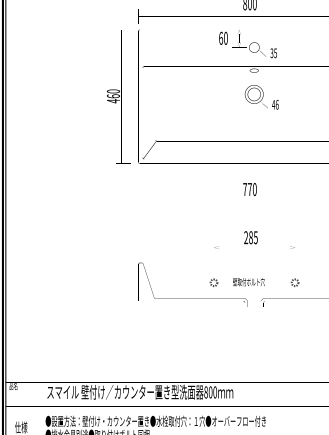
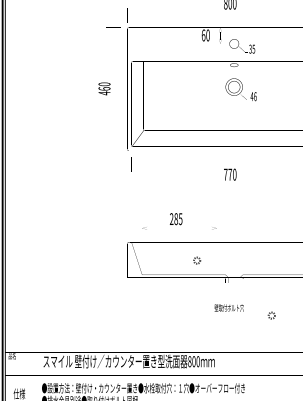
text: (254, 240) -> (179, 221), moved
text: (248, 281) -> (228, 307), moved
part: (294, 282) -> (271, 315), moved

